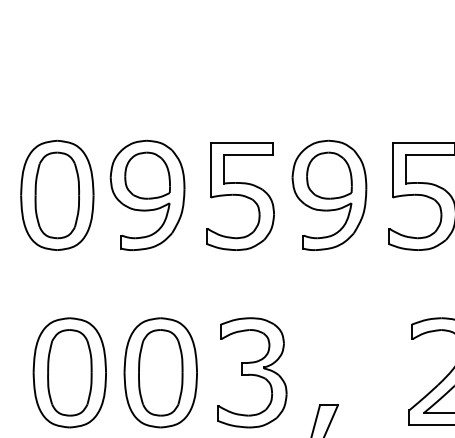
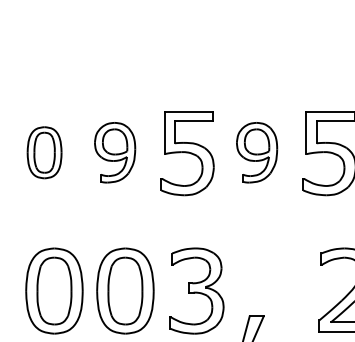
part: (57, 195) -> (44, 152), size x0.6
part: (146, 195) -> (114, 152), size x0.7
part: (328, 195) -> (256, 152), size x0.7

